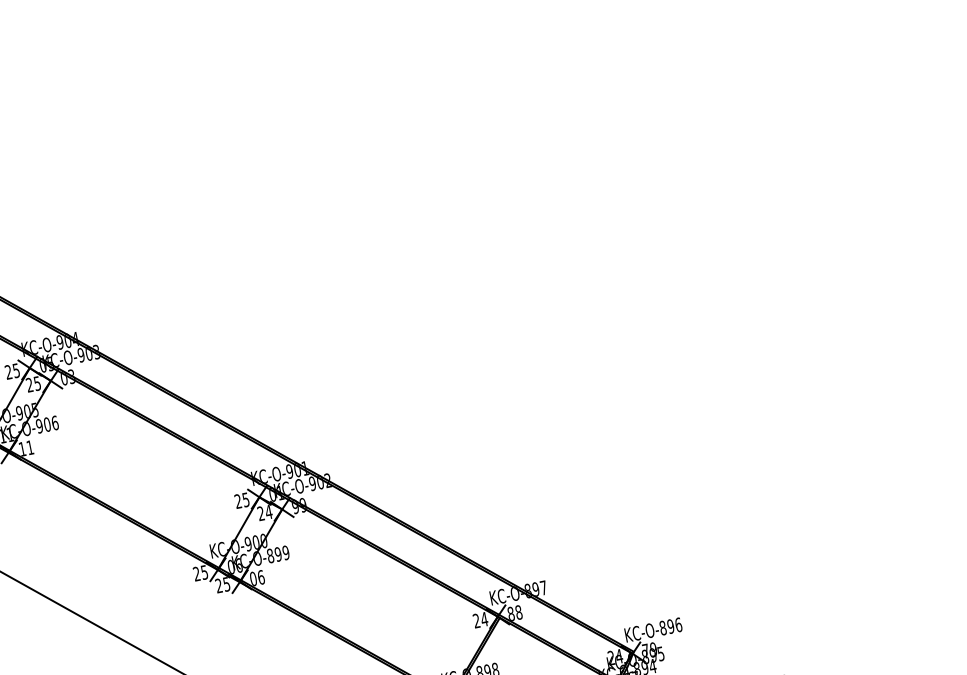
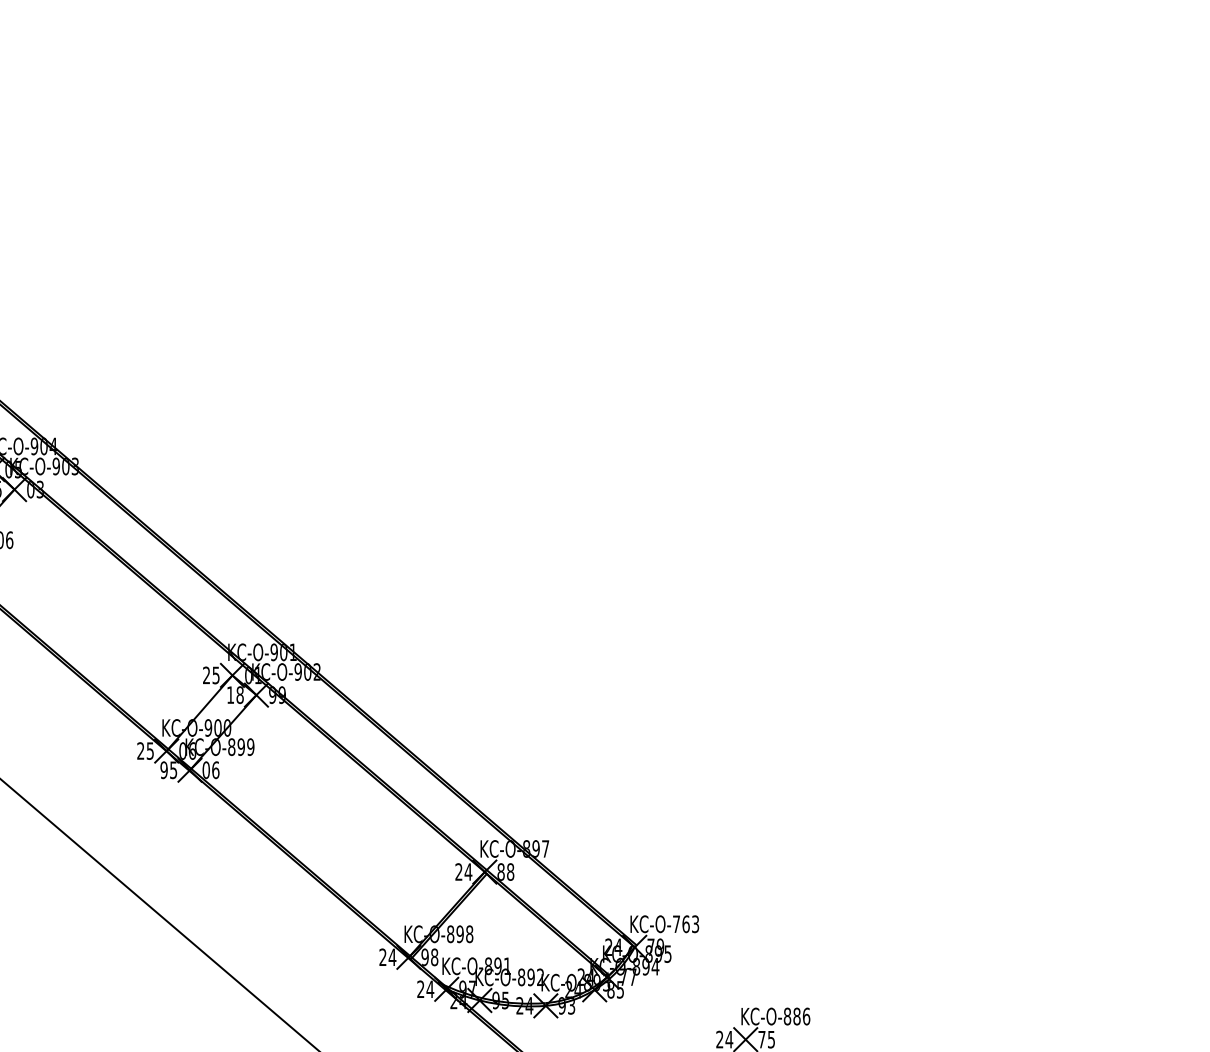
text: (265, 513) -> (235, 695), 24 -> 18
text: (218, 586) -> (163, 770), 25 -> 95
text: (670, 626) -> (685, 924), KC-O-896 -> KC-O-763

